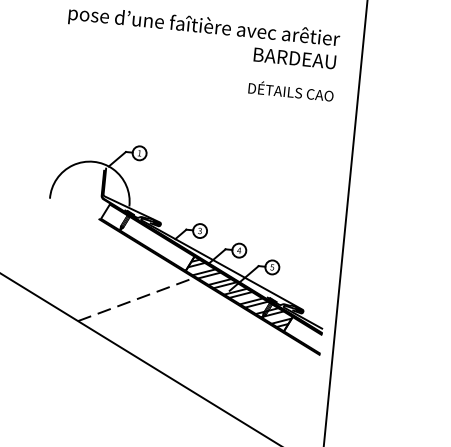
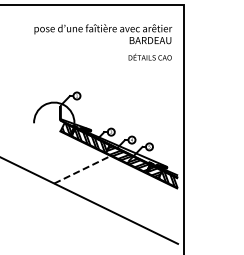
hatch: (148, 236) -> (85, 137), added
hatch: (303, 335) -> (168, 179), added

